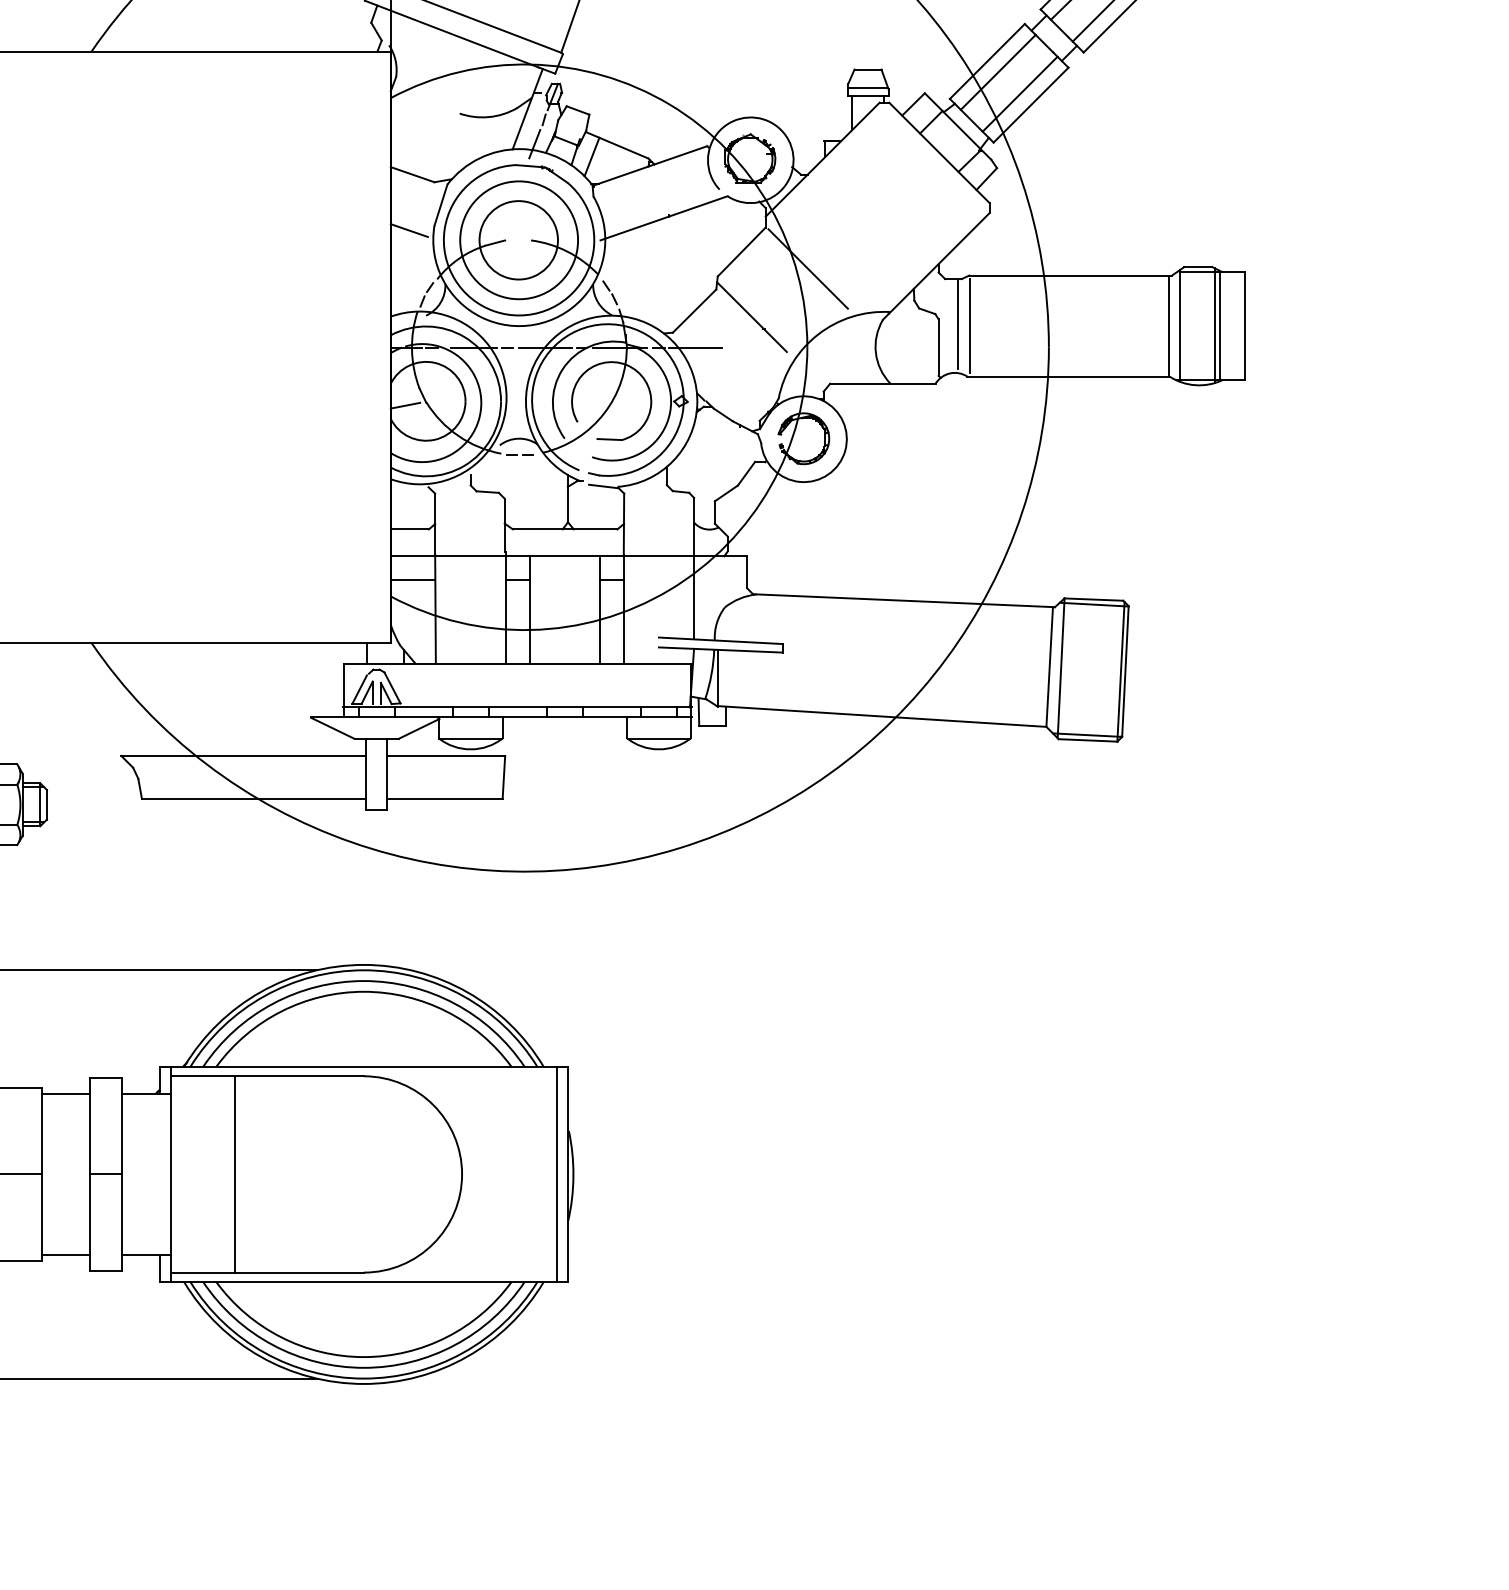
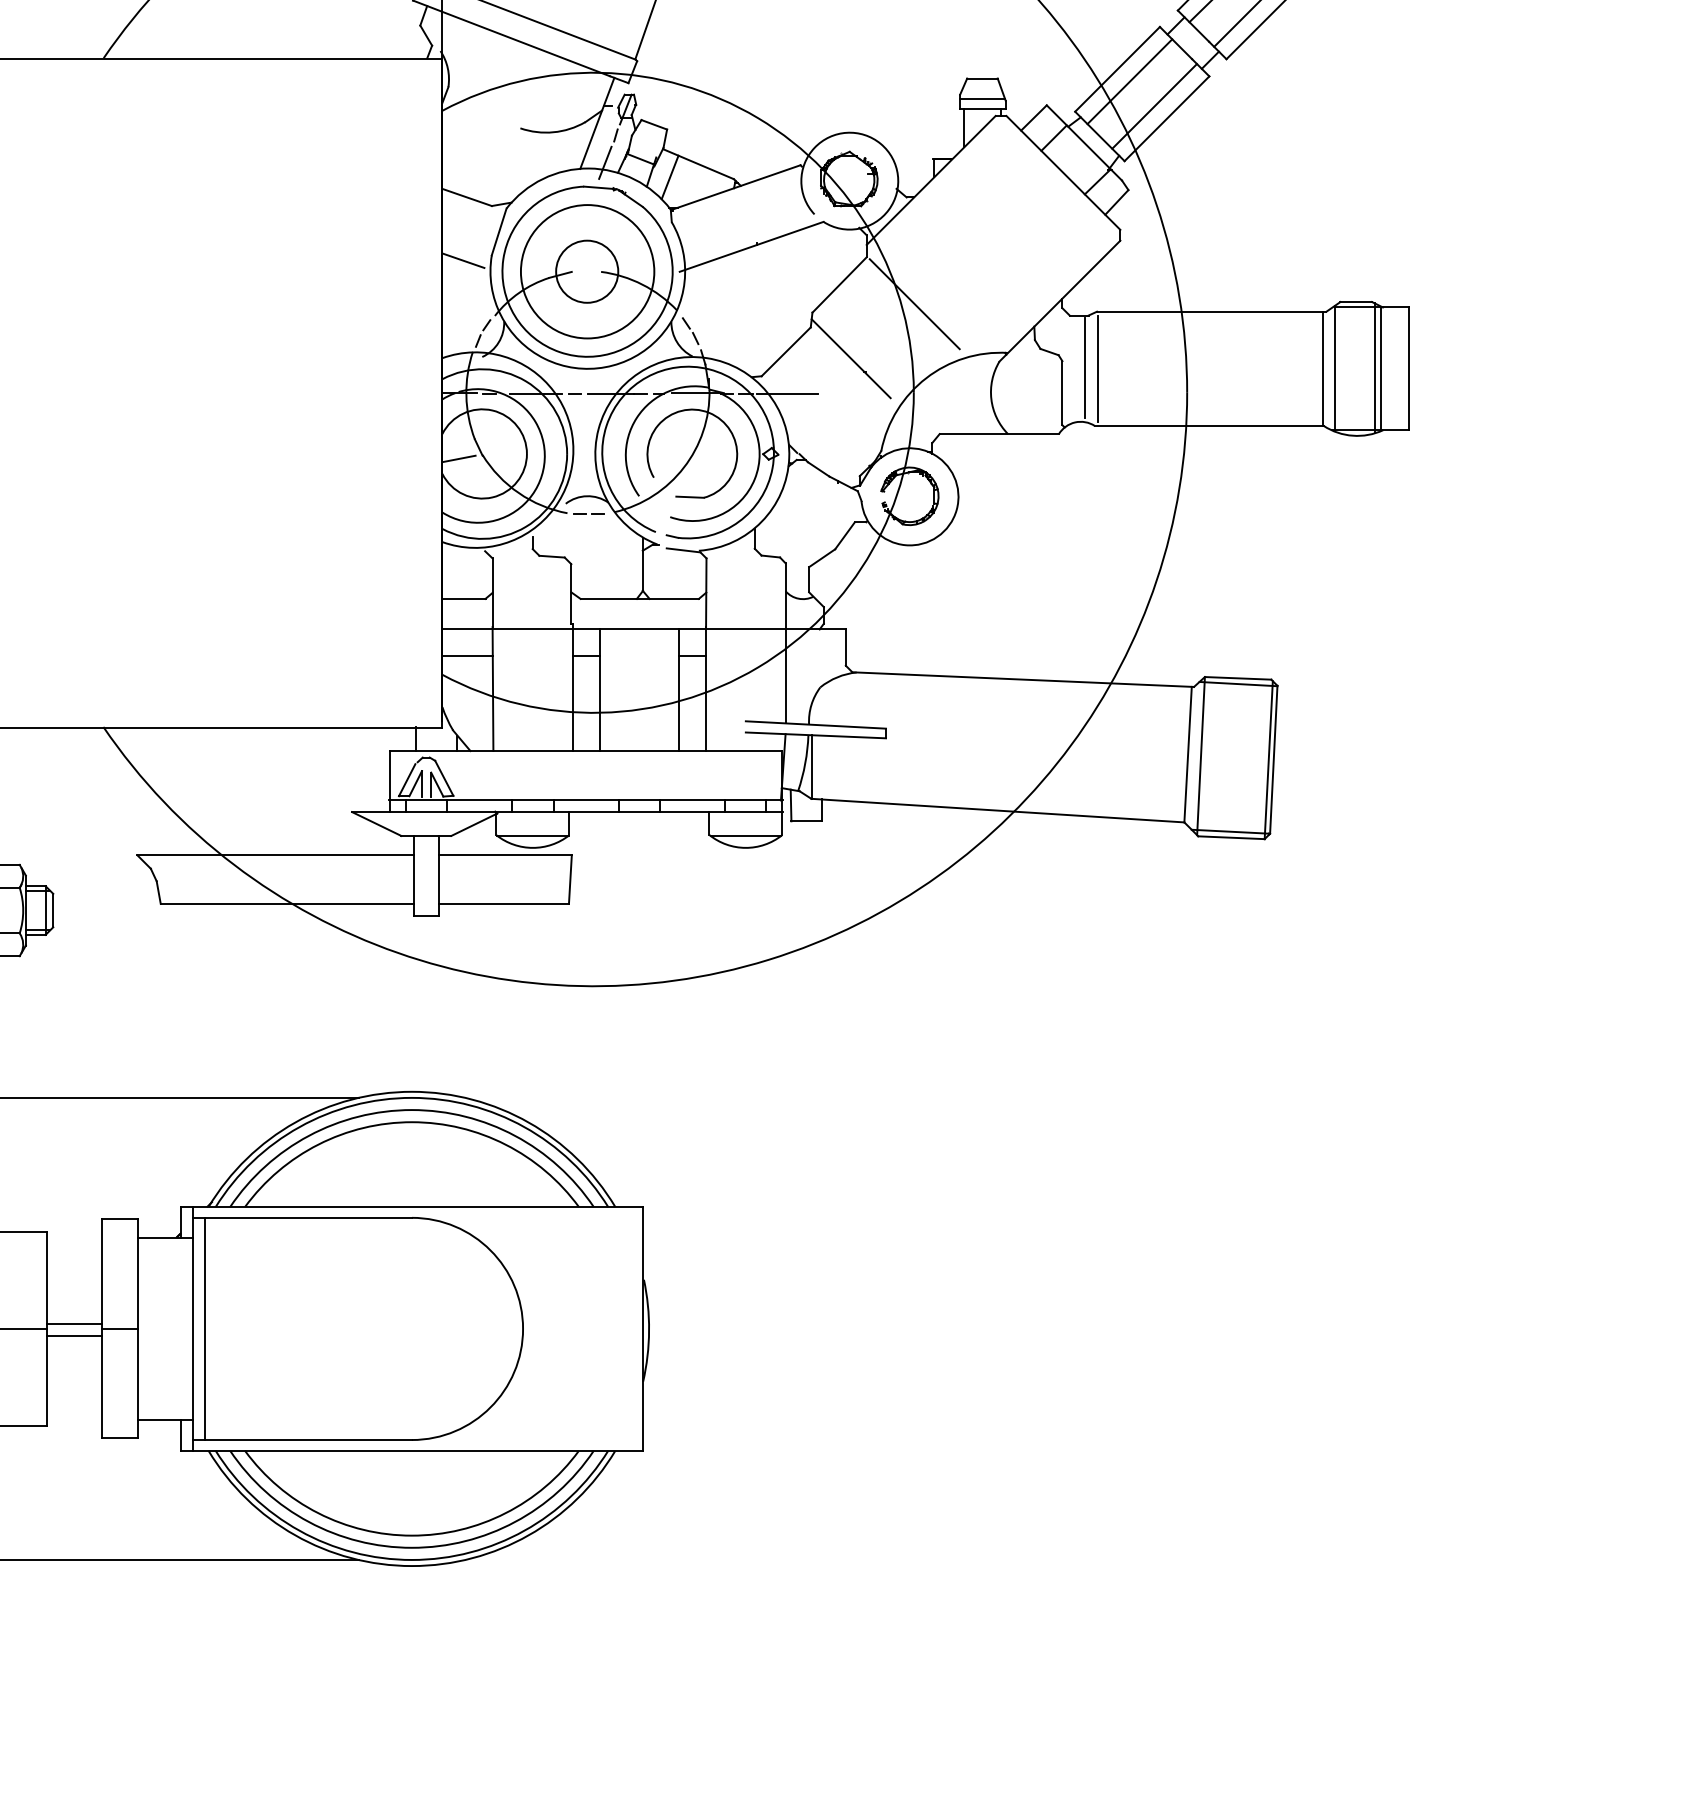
circle: (518, 240) -> (586, 271), size x0.7
line: (65, 1093) -> (74, 1323), moved
line: (235, 1174) -> (205, 1328), moved
line: (557, 1174) -> (630, 1328), removed
line: (65, 1255) -> (74, 1336), moved

